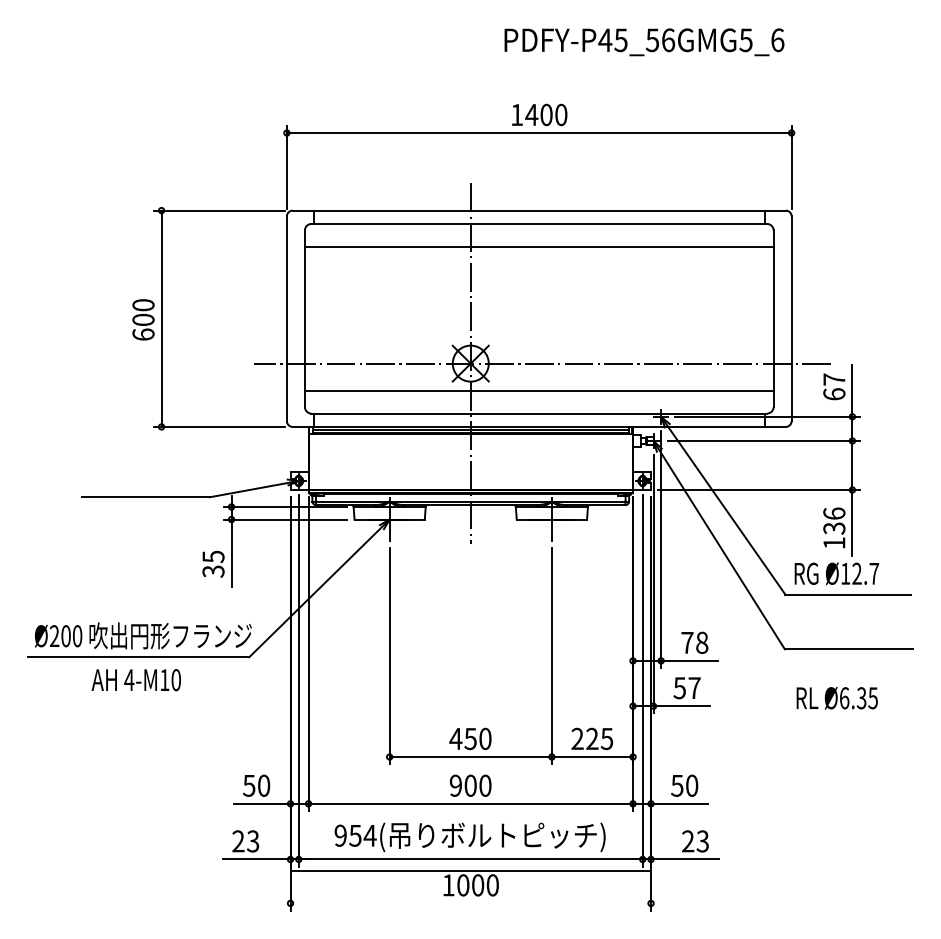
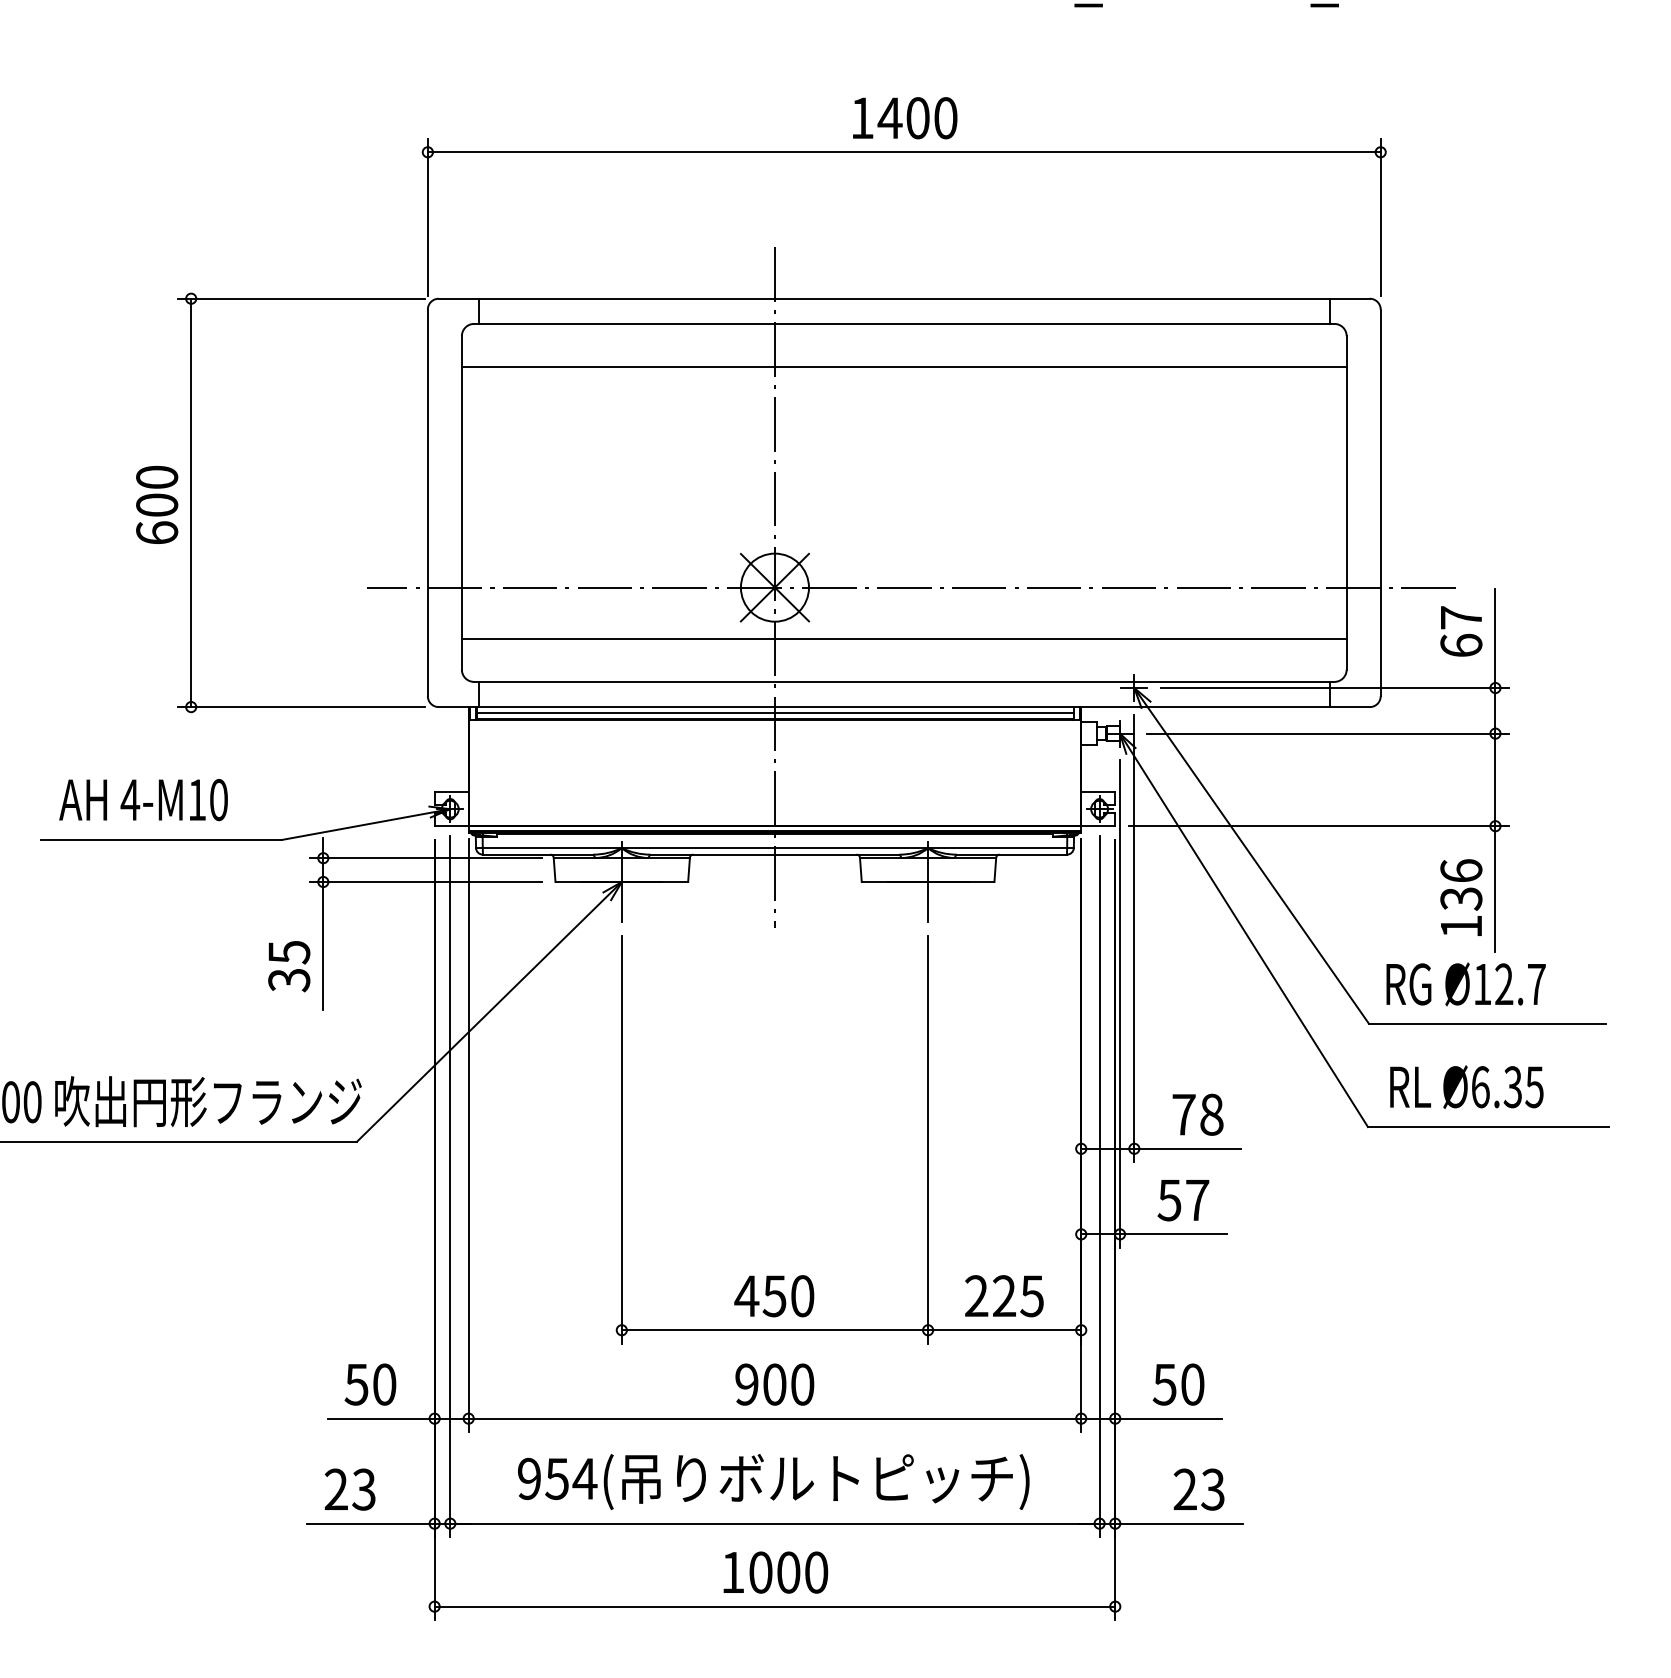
text: (135, 680) -> (141, 800), moved
text: (836, 697) -> (1465, 1085), moved
line: (470, 871) -> (774, 1606), moved

